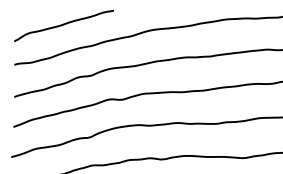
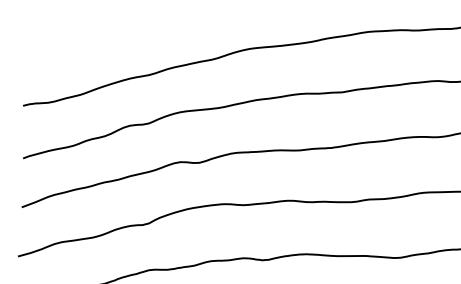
curve: (63, 25) -> (103, 41), removed

